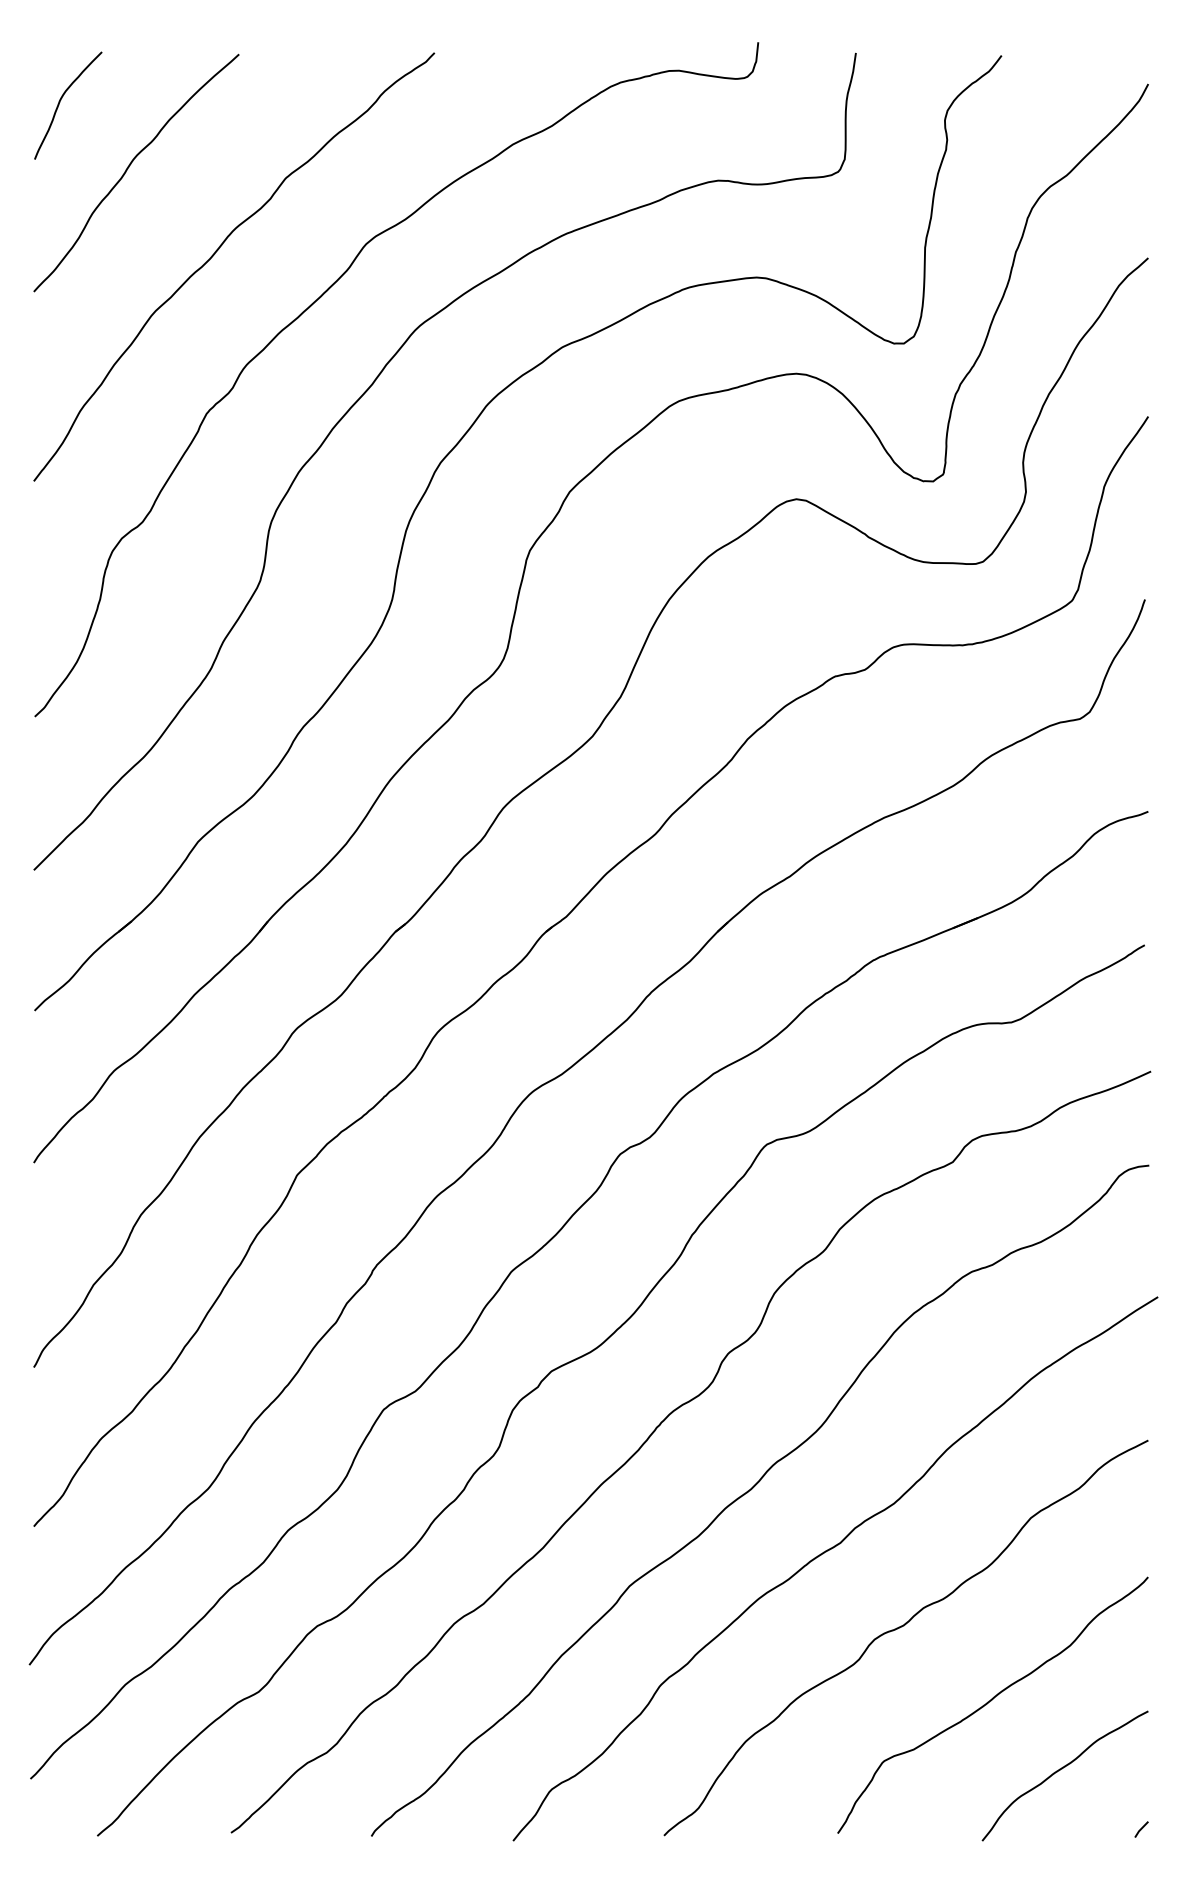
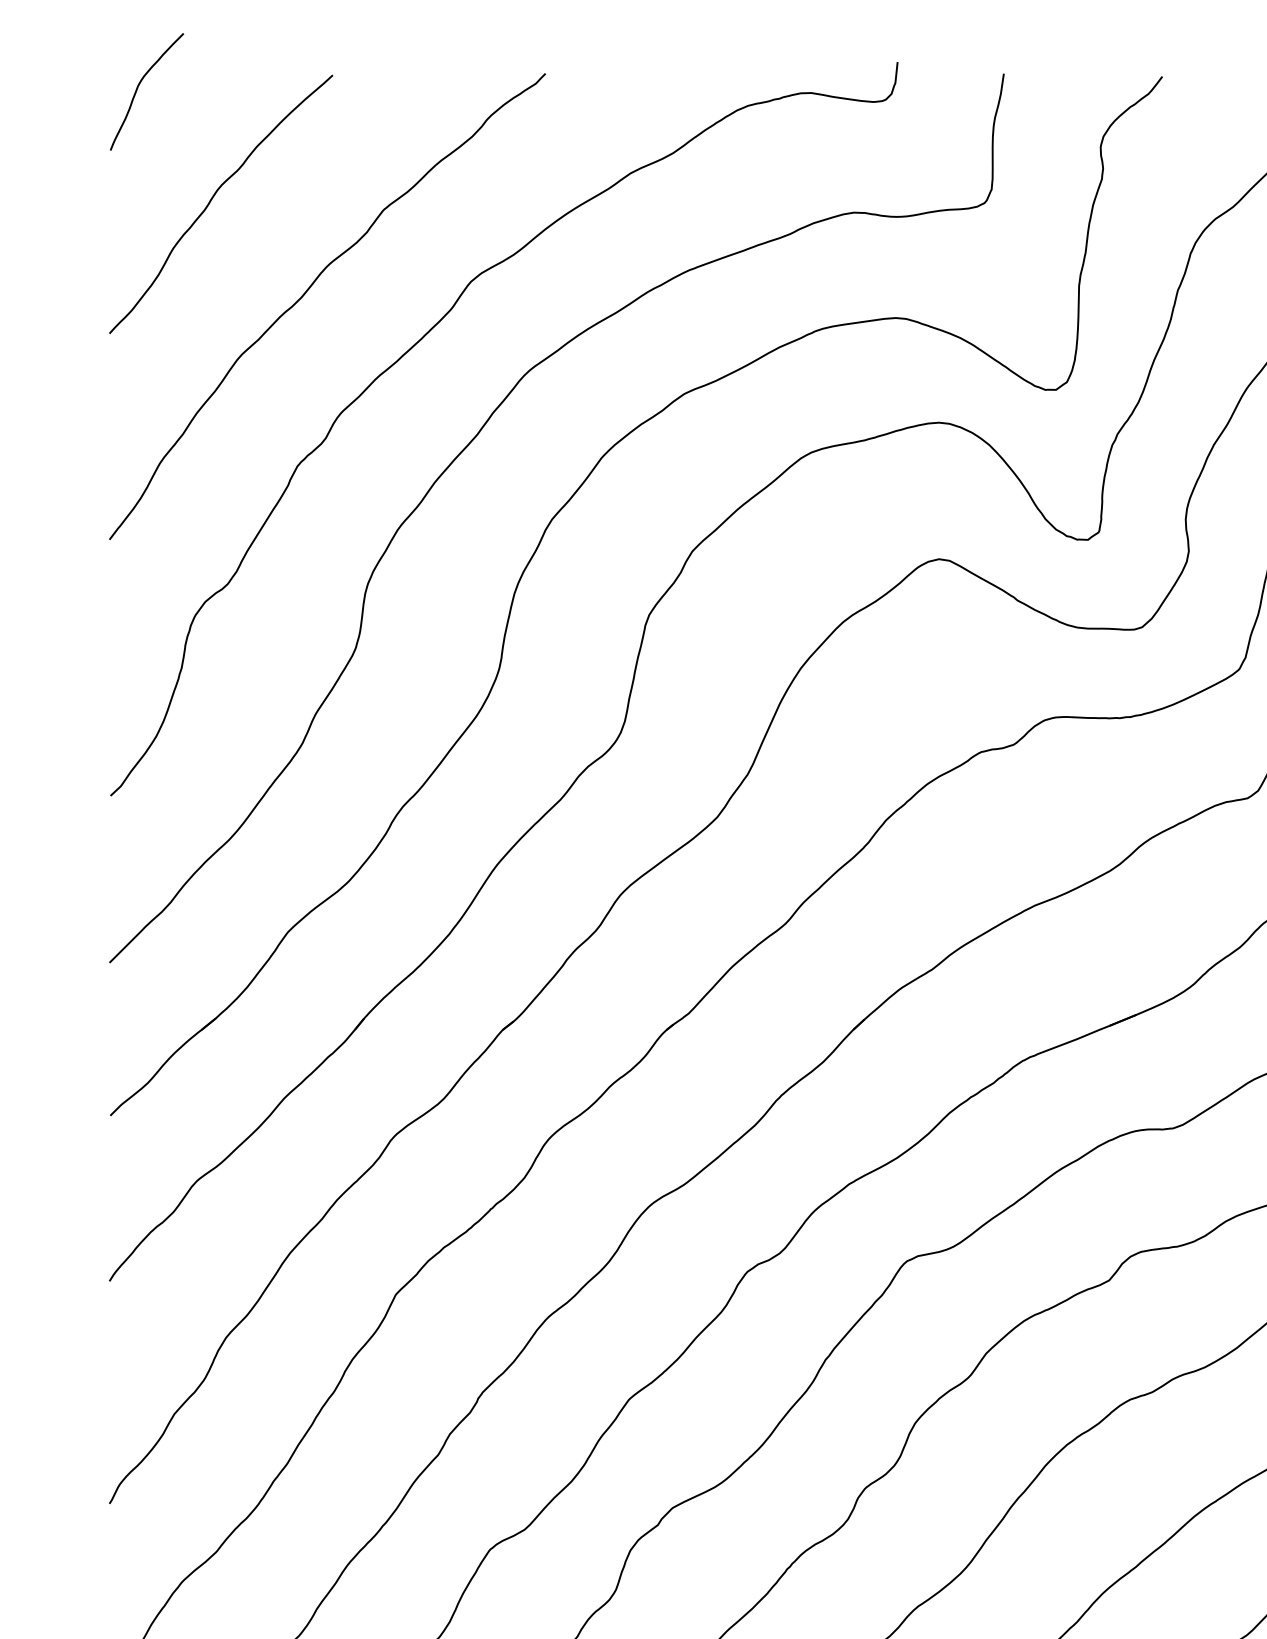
curve: (60, 102) -> (138, 88), moved

